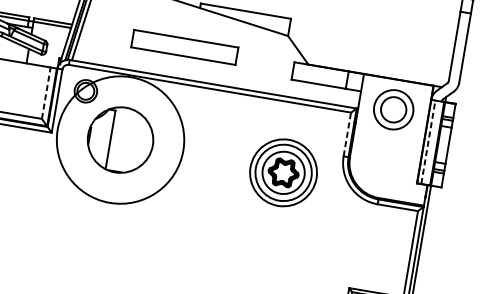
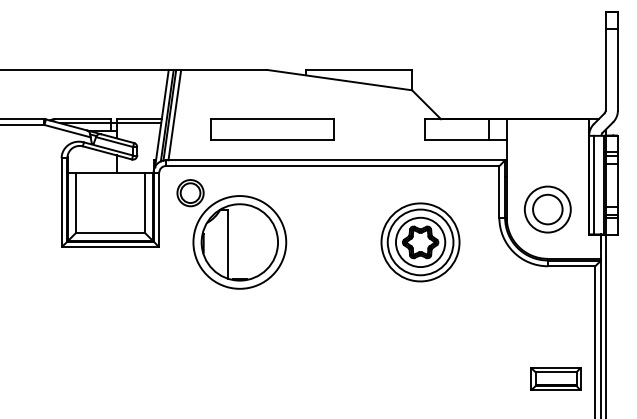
part: (184, 47) -> (272, 129), moved
line: (46, 92) -> (145, 202), dashed -> solid
part: (393, 109) -> (547, 209), moved
line: (347, 134) -> (499, 191), dashed -> solid
circle: (120, 140) -> (239, 242), size x0.62
line: (428, 141) -> (593, 184), dashed -> solid
part: (283, 172) -> (420, 242), moved

